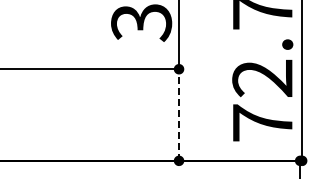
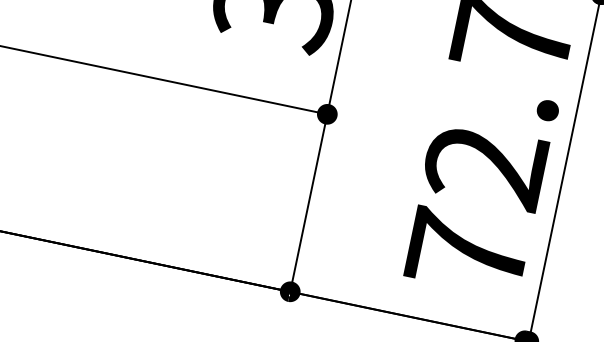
line: (179, 115) -> (309, 204), dashed -> solid

